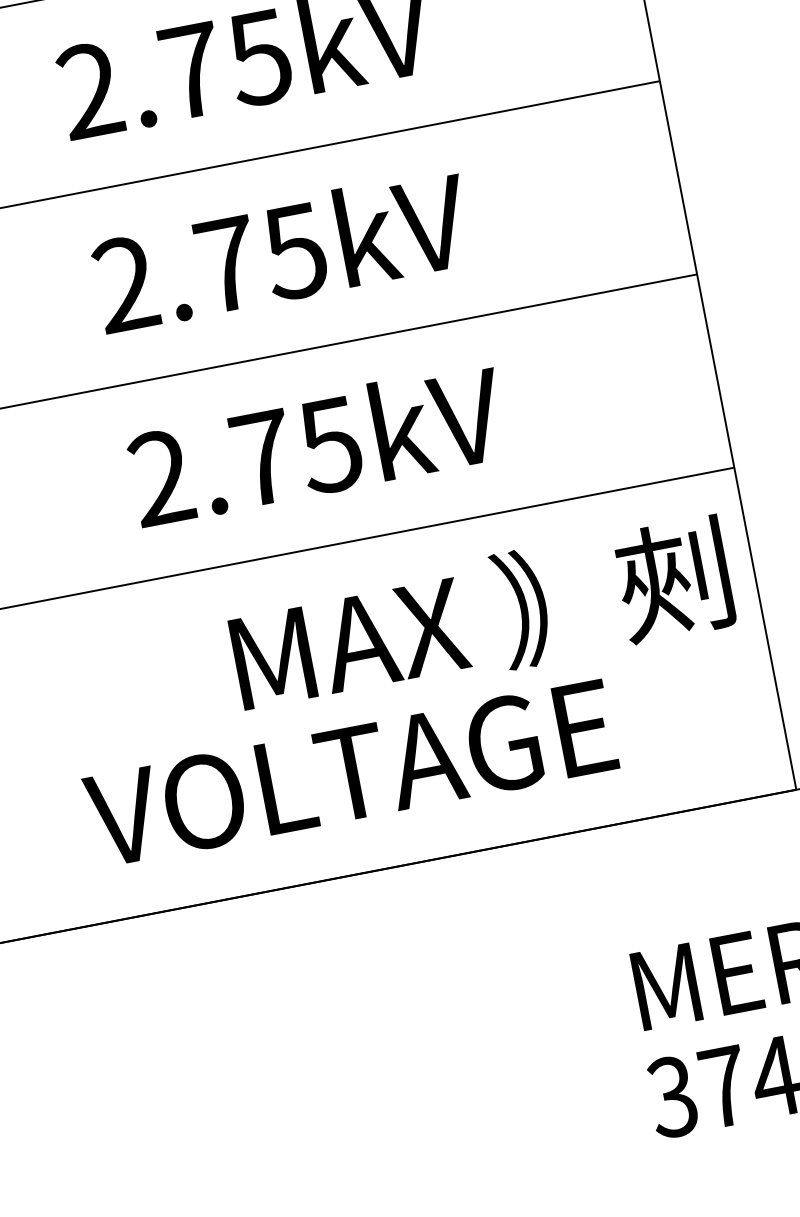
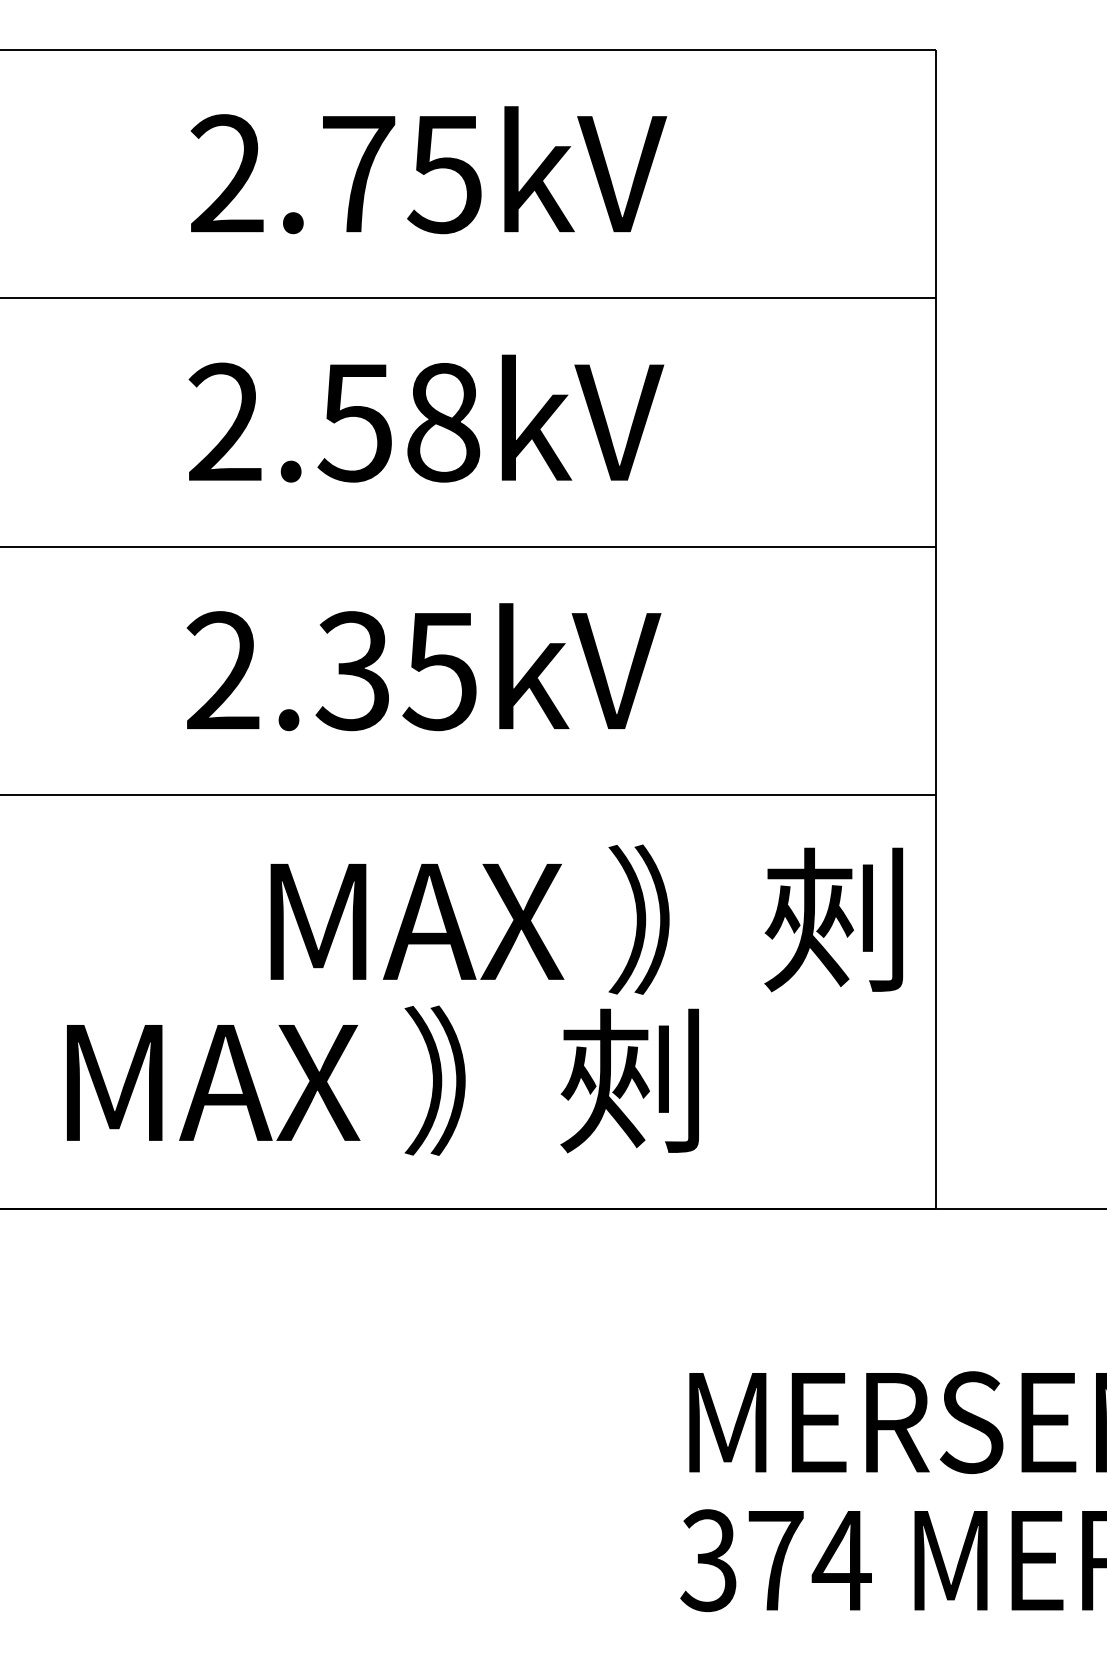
text: (260, 258) -> (398, 422), 2.75kV -> 2.58kV
text: (262, 458) -> (352, 671), 2.75kV -> 2.35kV
text: (349, 771) -> (386, 1080), VOLTAGE -> MAX ｠㓨

